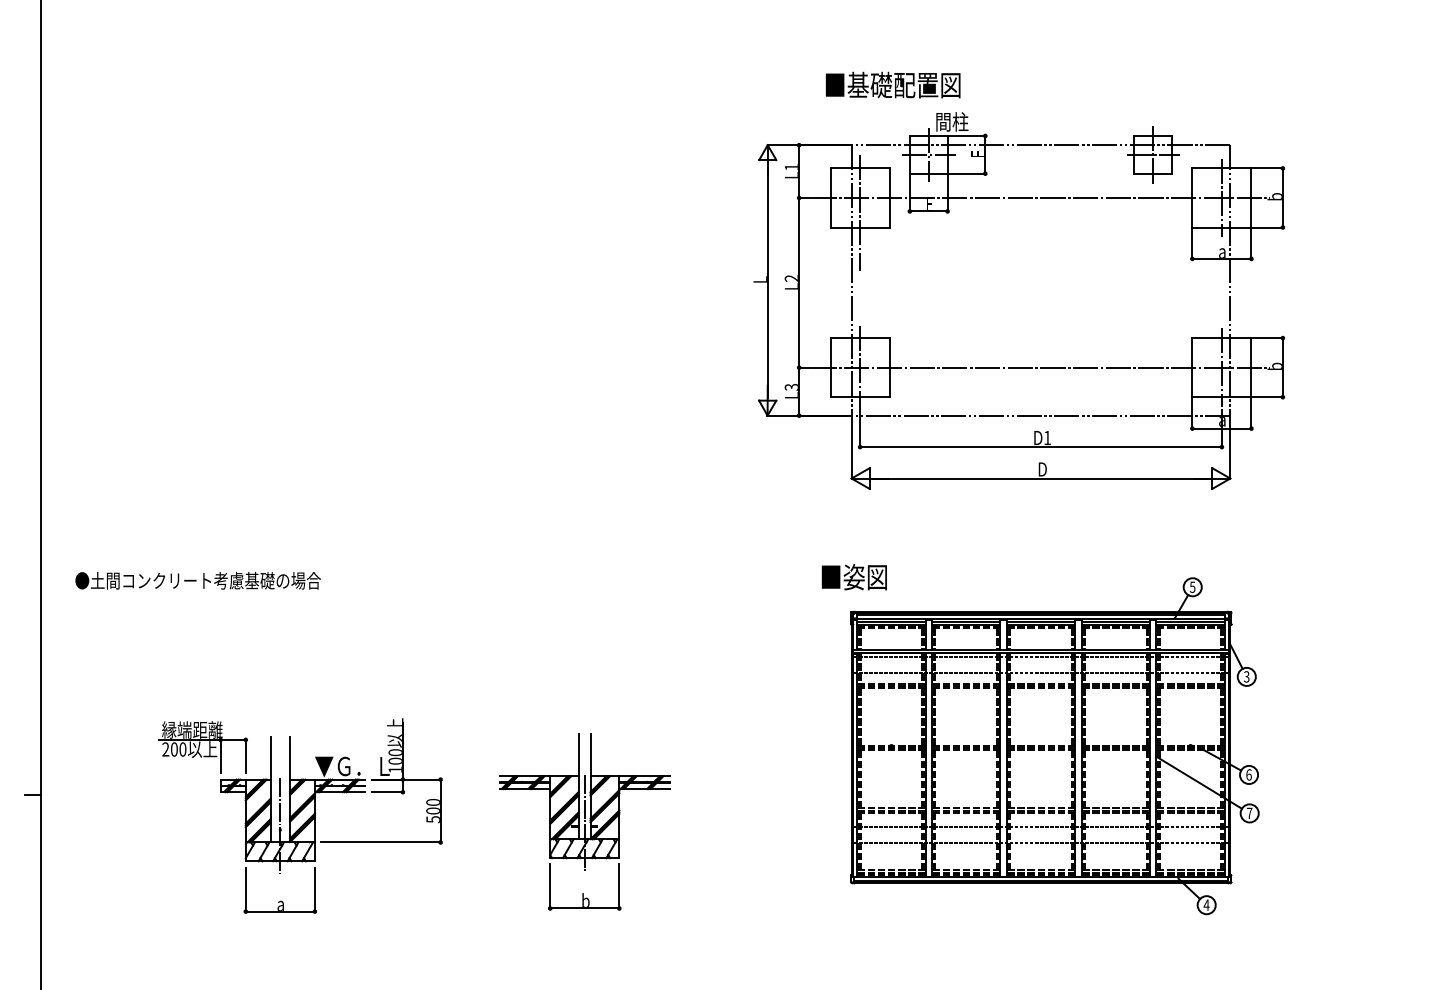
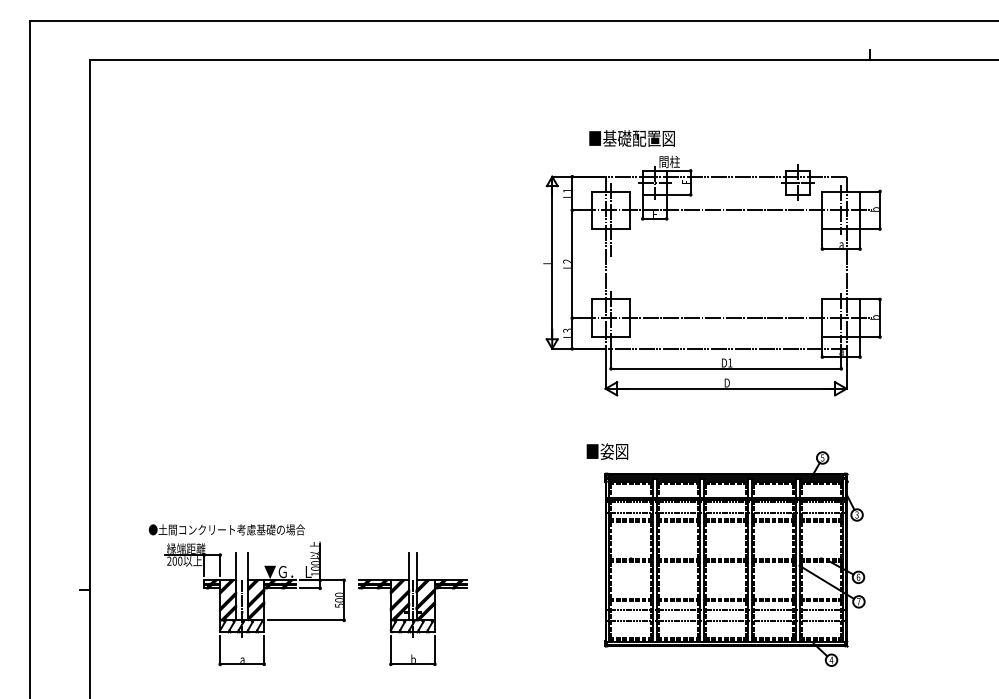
text: (197, 580) -> (226, 529), moved
part: (584, 820) -> (412, 608), moved

